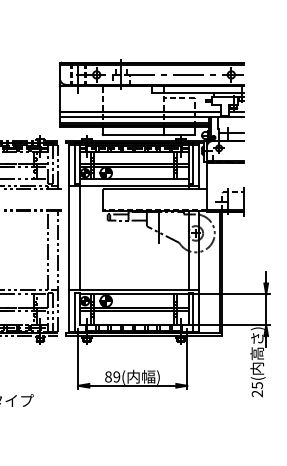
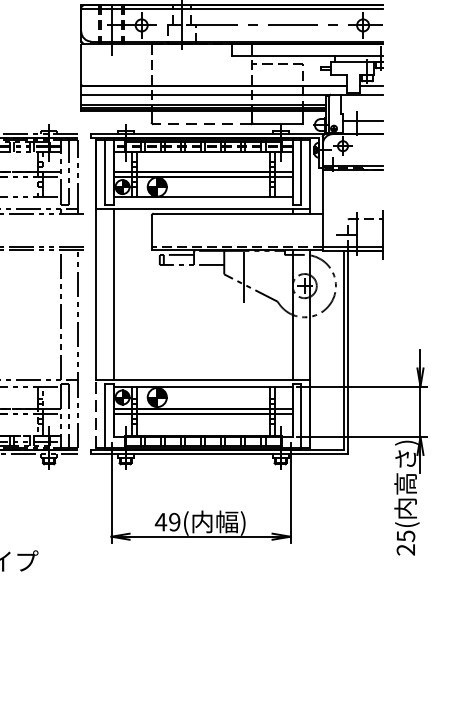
line: (133, 134) -> (202, 123), solid -> dashed
line: (69, 311) -> (96, 414), solid -> dashed
text: (108, 376) -> (161, 521), 89( -> 49(

